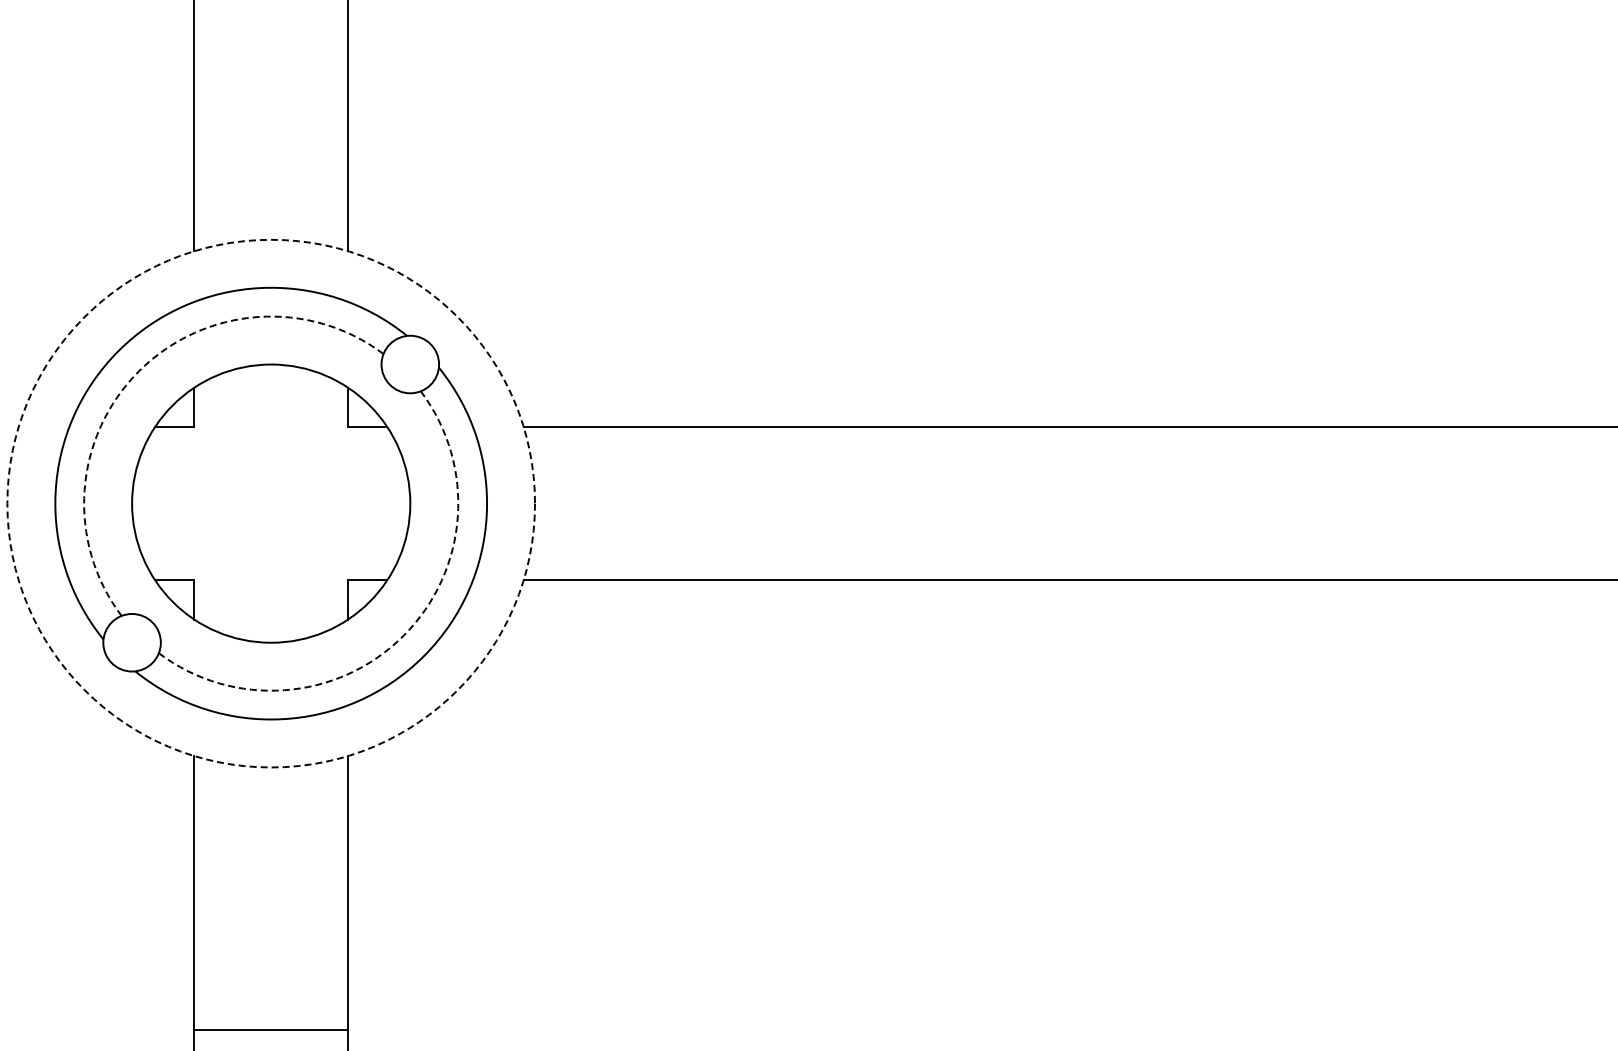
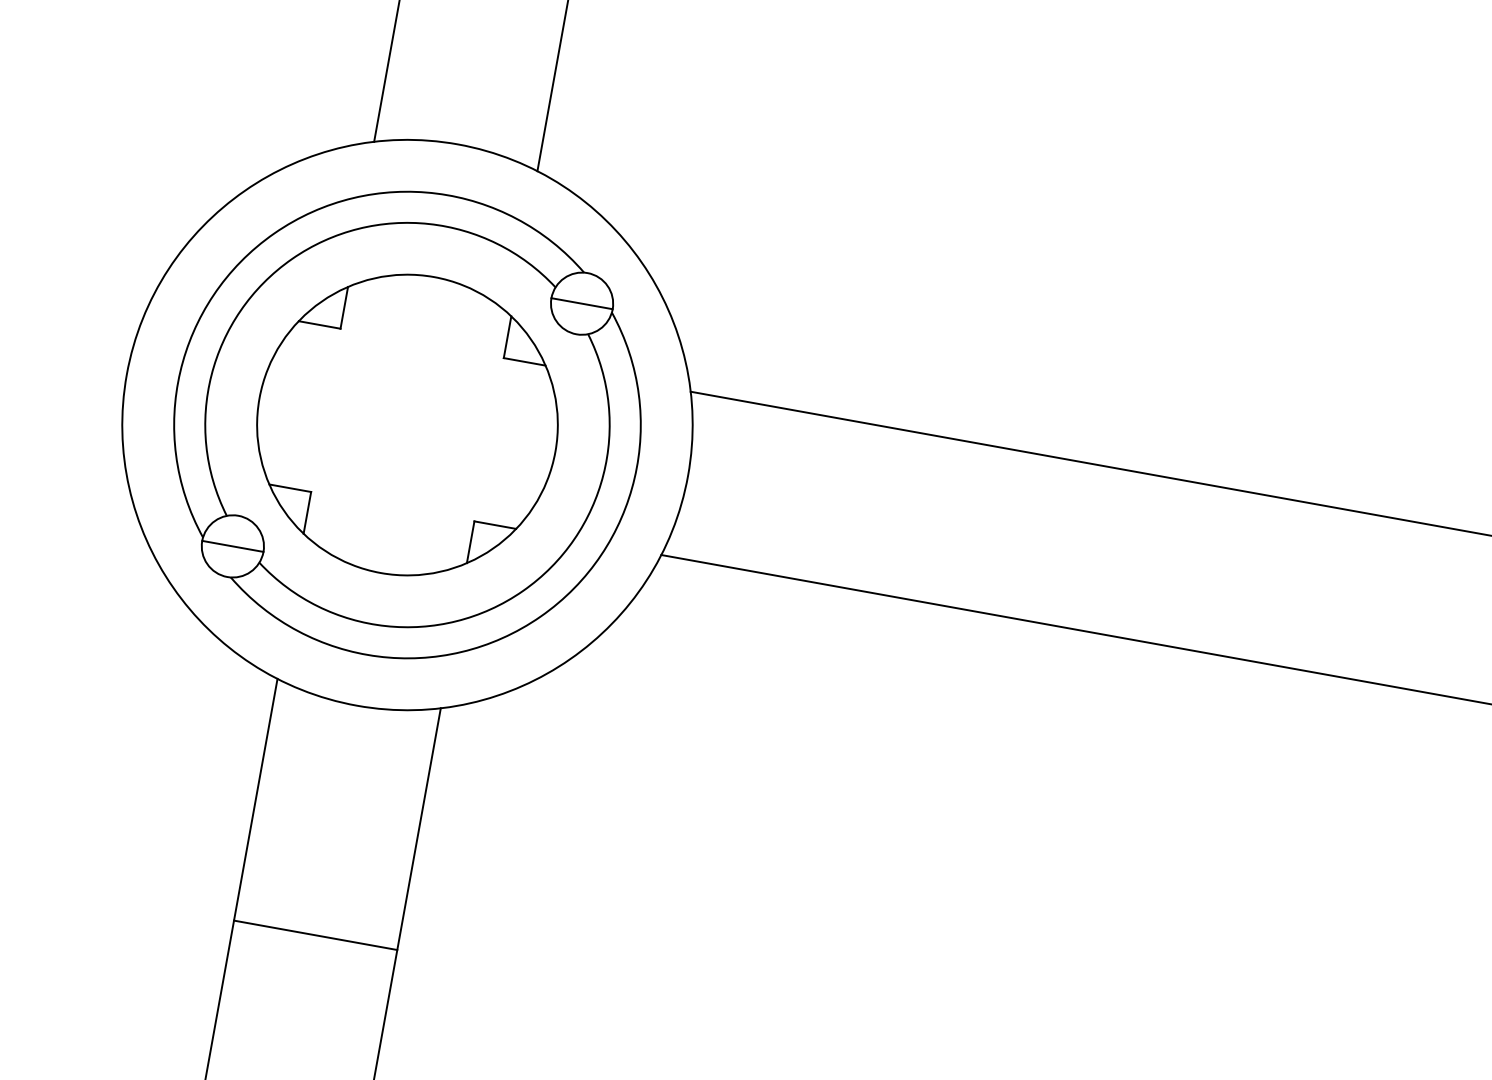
line: (410, 364) -> (582, 303), added
arc: (138, 371) -> (291, 259), dashed -> solid
circle: (271, 503) -> (407, 424), dashed -> solid
arc: (403, 635) -> (522, 590), dashed -> solid
line: (131, 642) -> (232, 546), added
line: (270, 1030) -> (314, 935), moved

